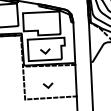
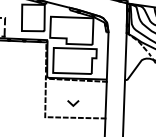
line: (44, 51) -> (72, 63), removed

